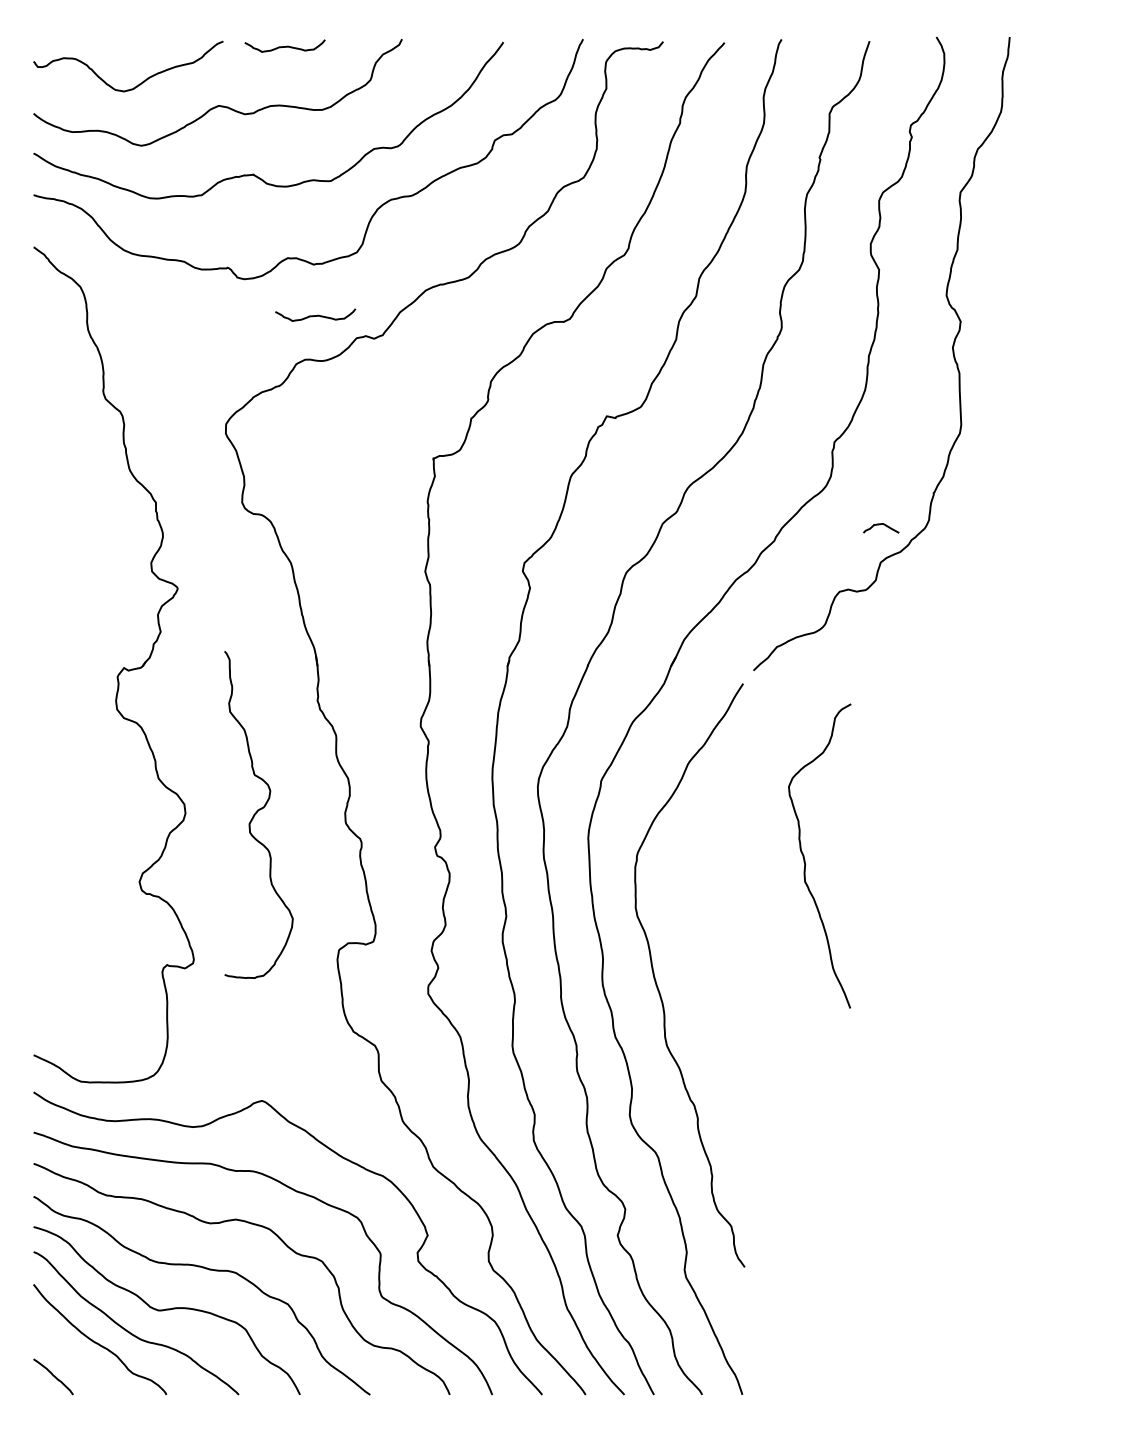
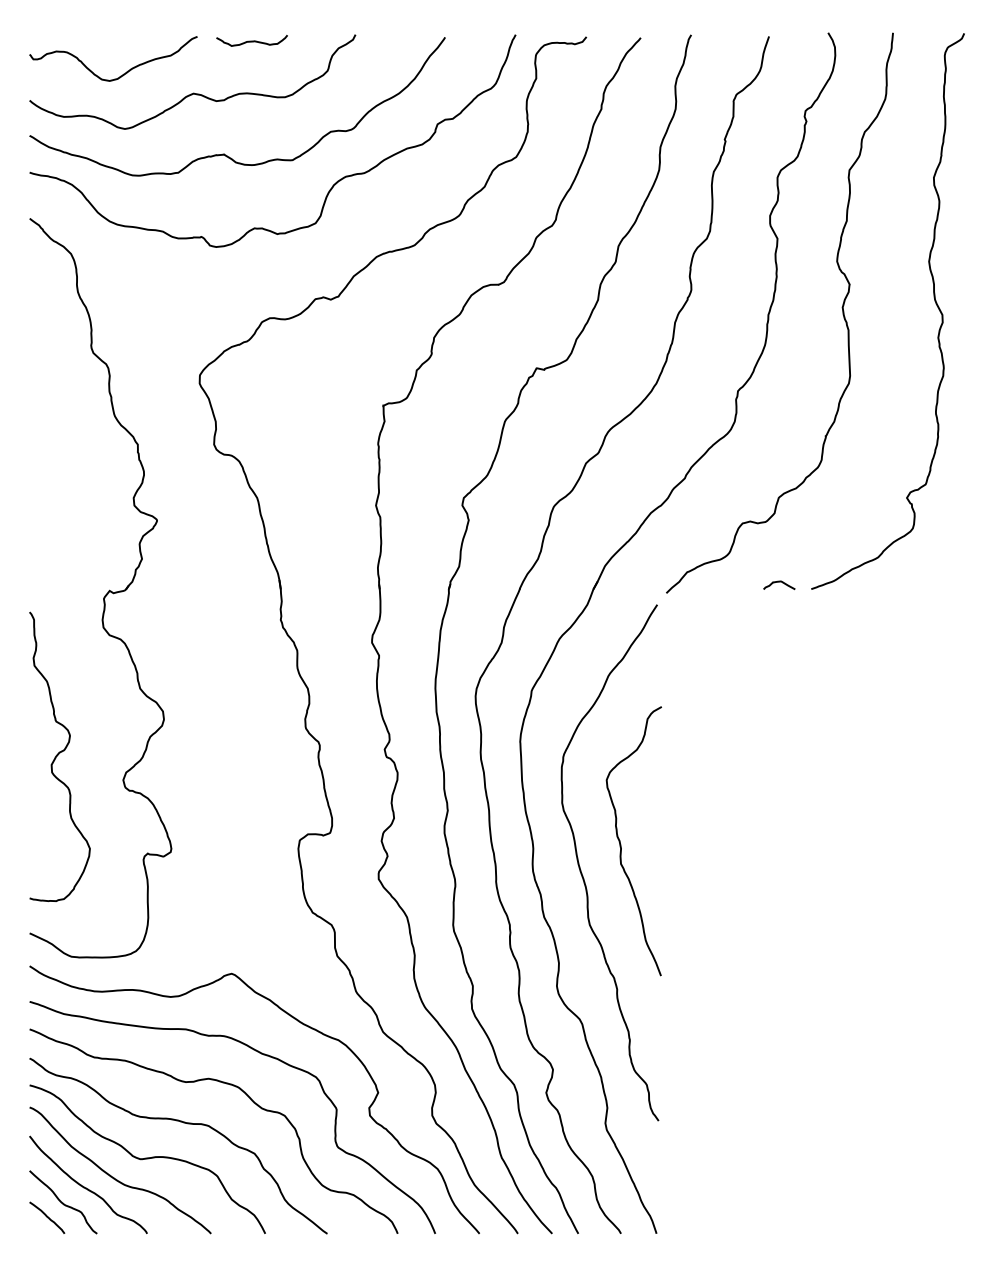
curve: (314, 314) -> (278, 278), removed
curve: (1056, 340) -> (934, 301), added
curve: (881, 525) -> (779, 582), moved
curve: (257, 813) -> (58, 755), moved
curve: (805, 859) -> (621, 844), moved
curve: (71, 1359) -> (63, 1202), added

